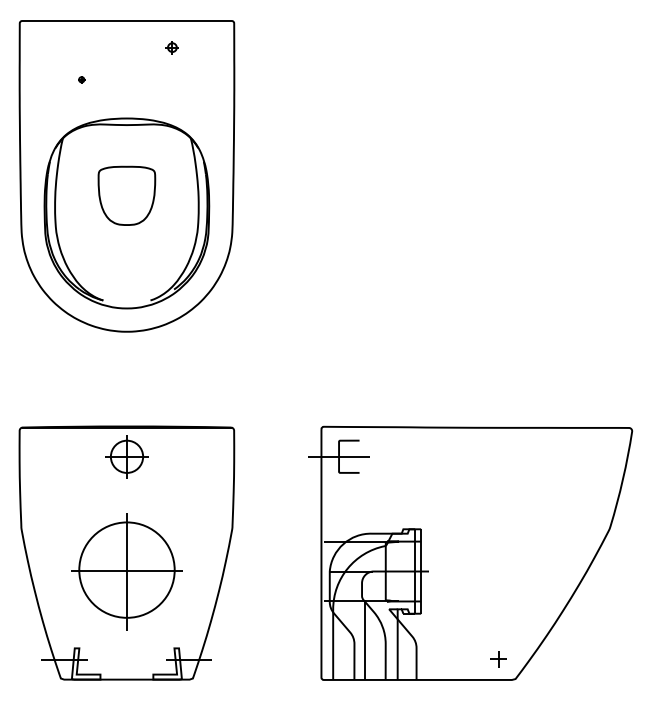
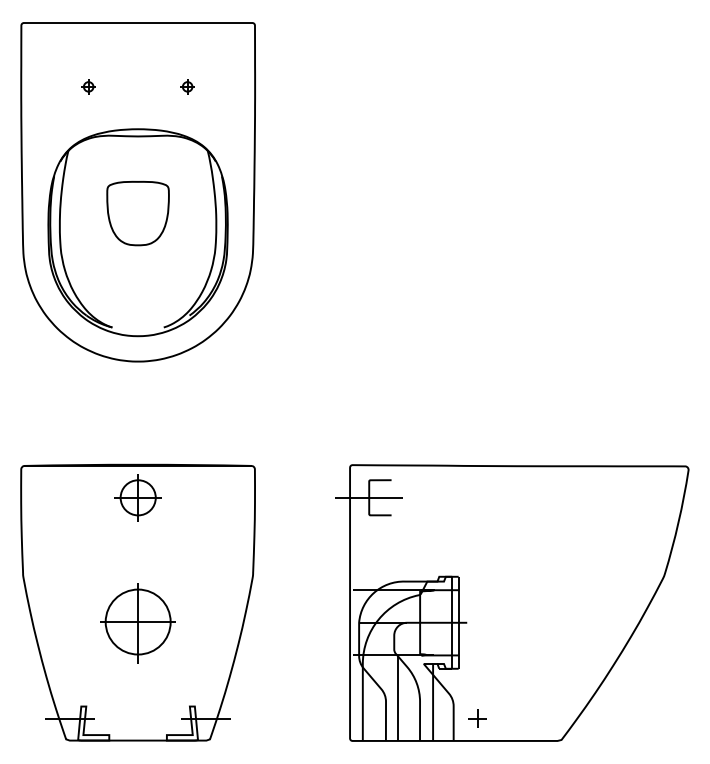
part: (171, 47) -> (186, 86), moved
part: (81, 79) -> (88, 86), size x1.67
part: (126, 571) -> (137, 622), size x0.62
part: (498, 659) -> (477, 718), moved

